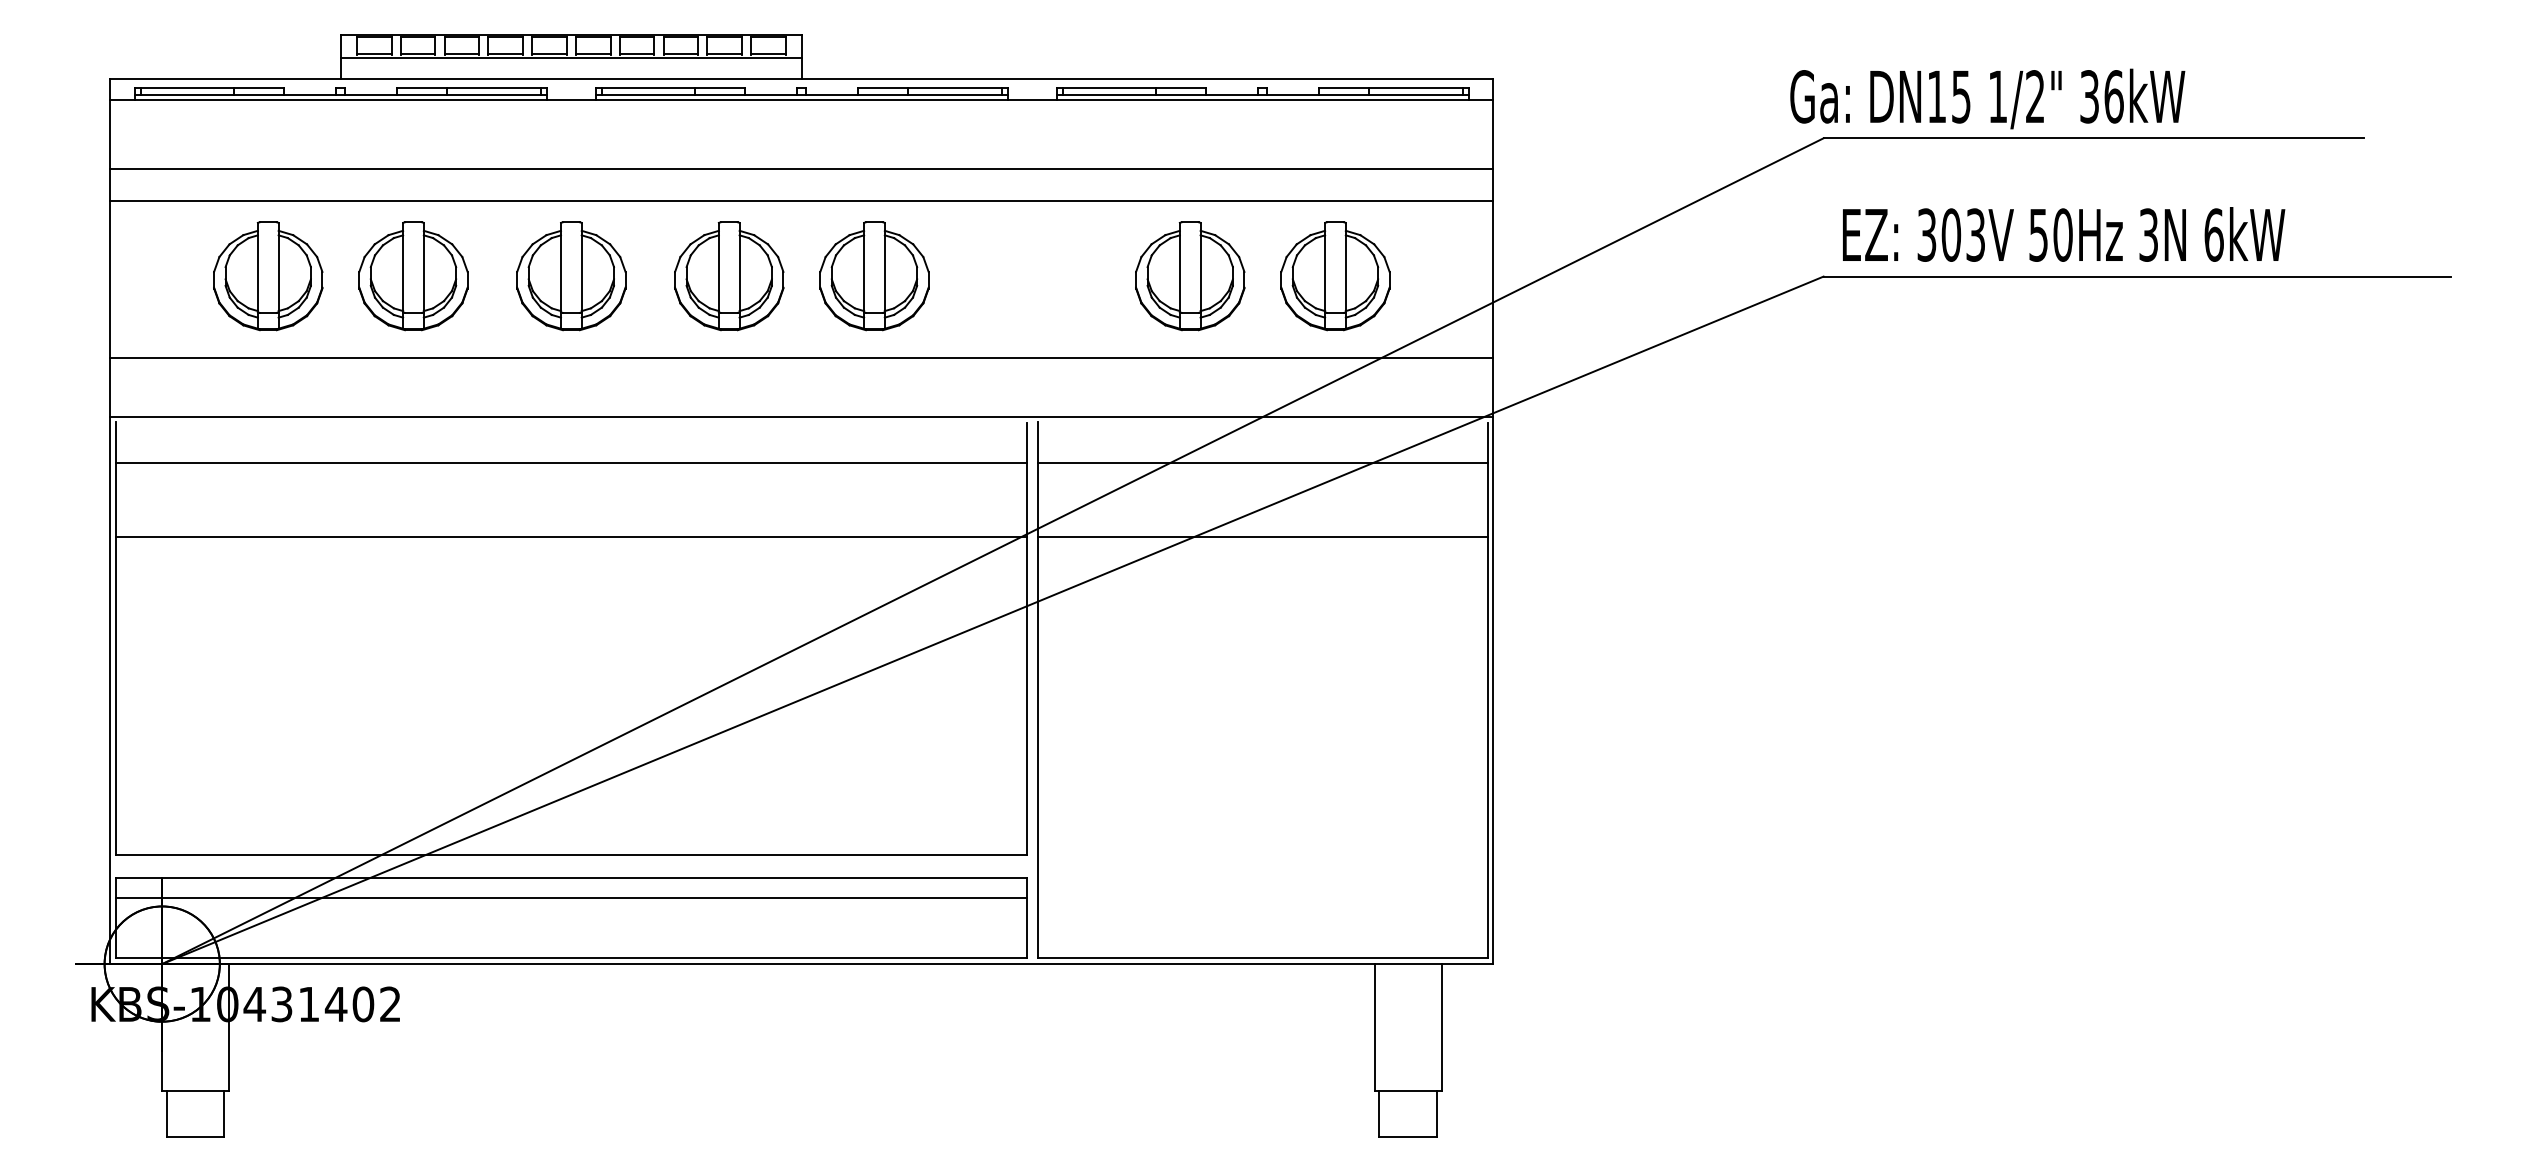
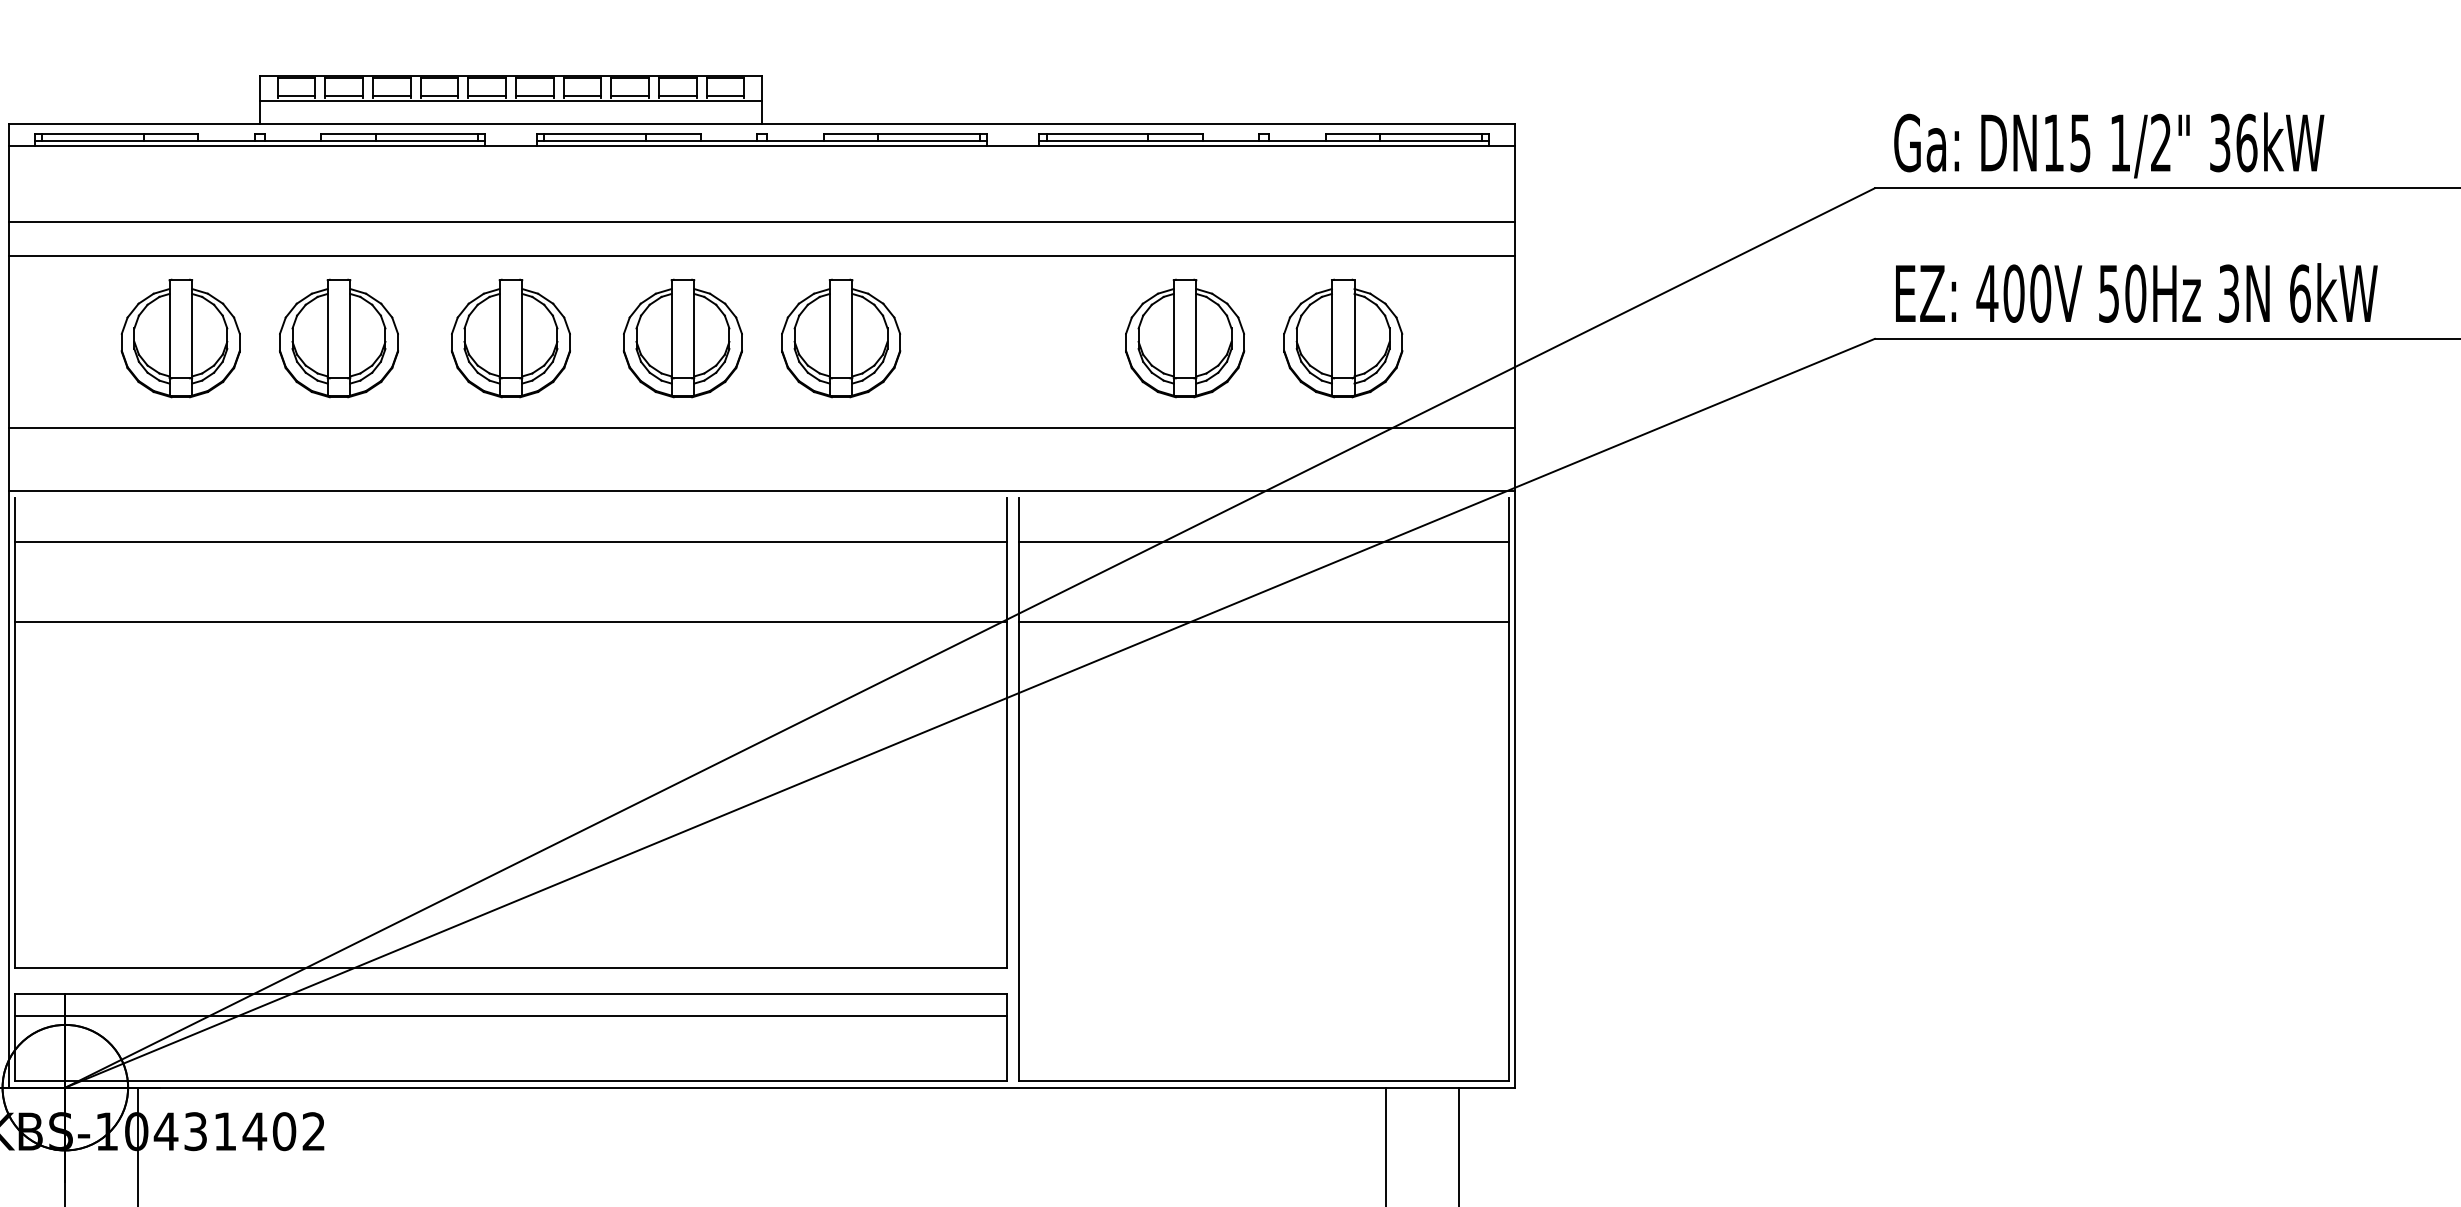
text: (1987, 98) -> (2108, 144), moved
text: (1950, 234) -> (2013, 293), 303V -> 400V

